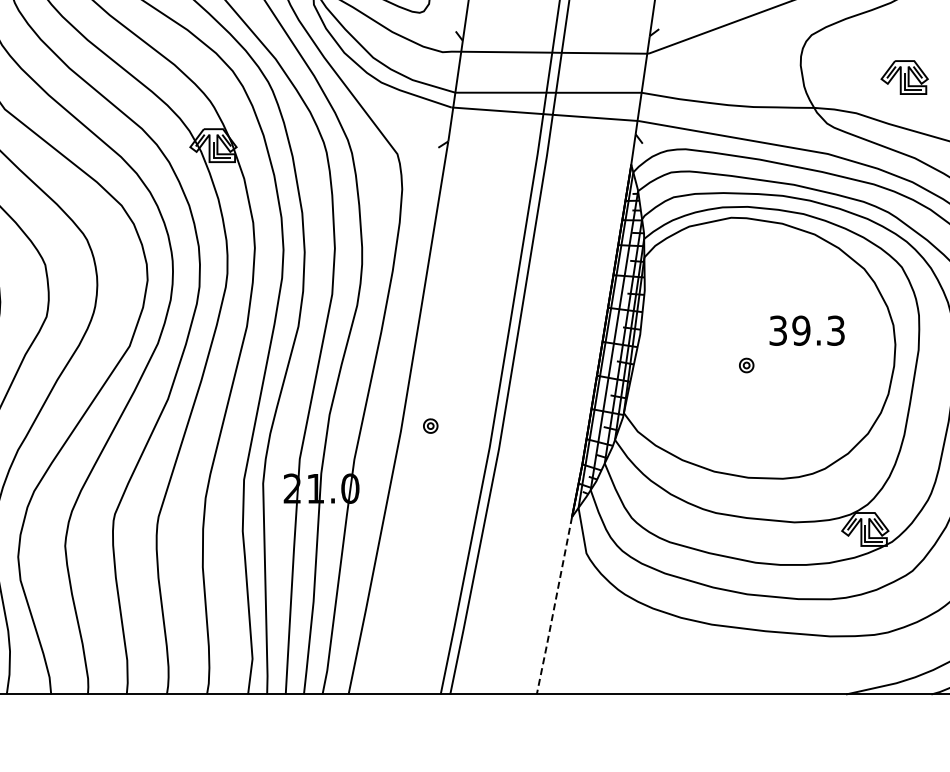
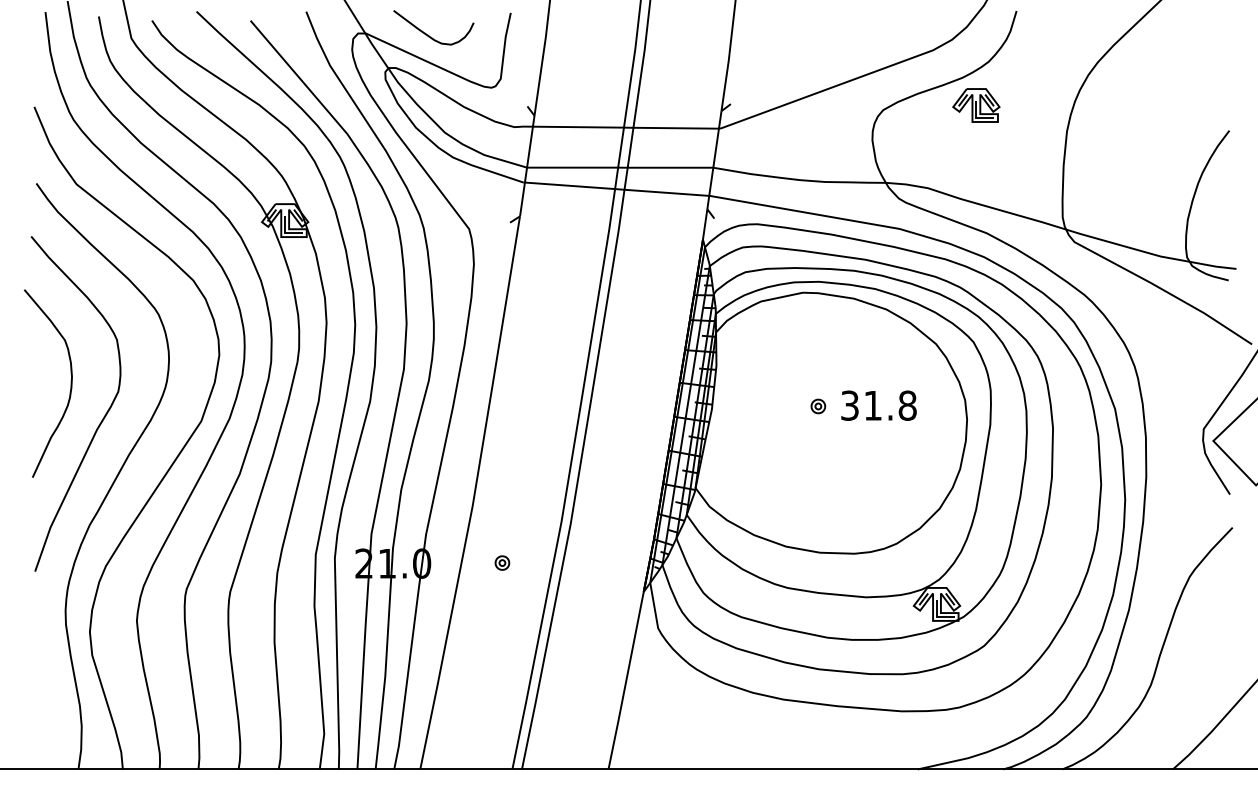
part: (904, 77) -> (976, 105), moved
text: (818, 330) -> (890, 405), 39.3 -> 31.8
part: (746, 365) -> (818, 406), moved
part: (430, 425) -> (502, 562), moved
line: (554, 607) -> (626, 682), dashed -> solid

